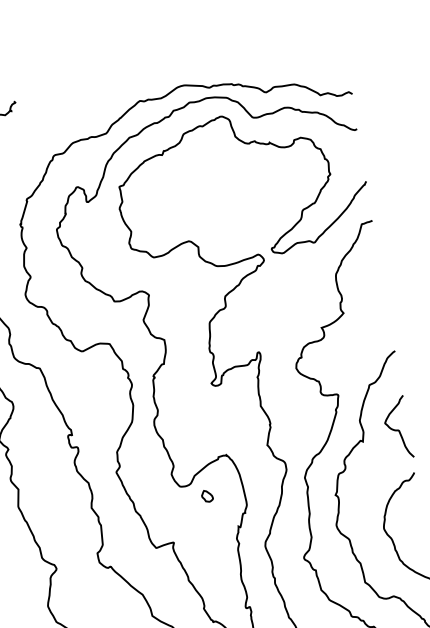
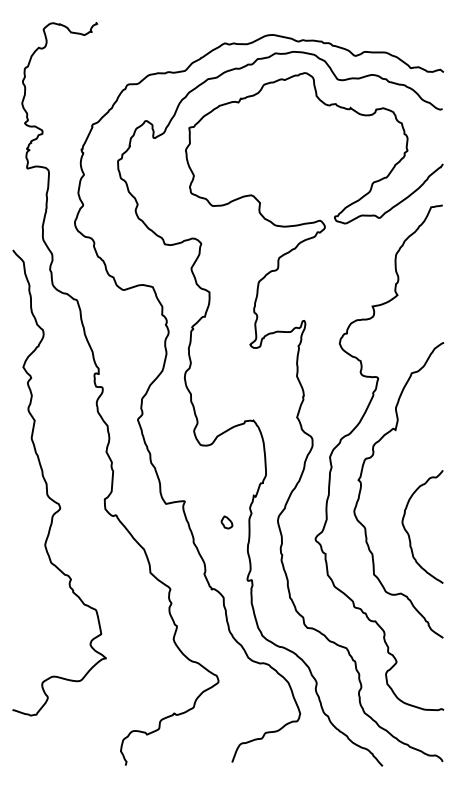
curve: (397, 429) -> (432, 423), removed
part: (206, 496) -> (226, 522), moved

